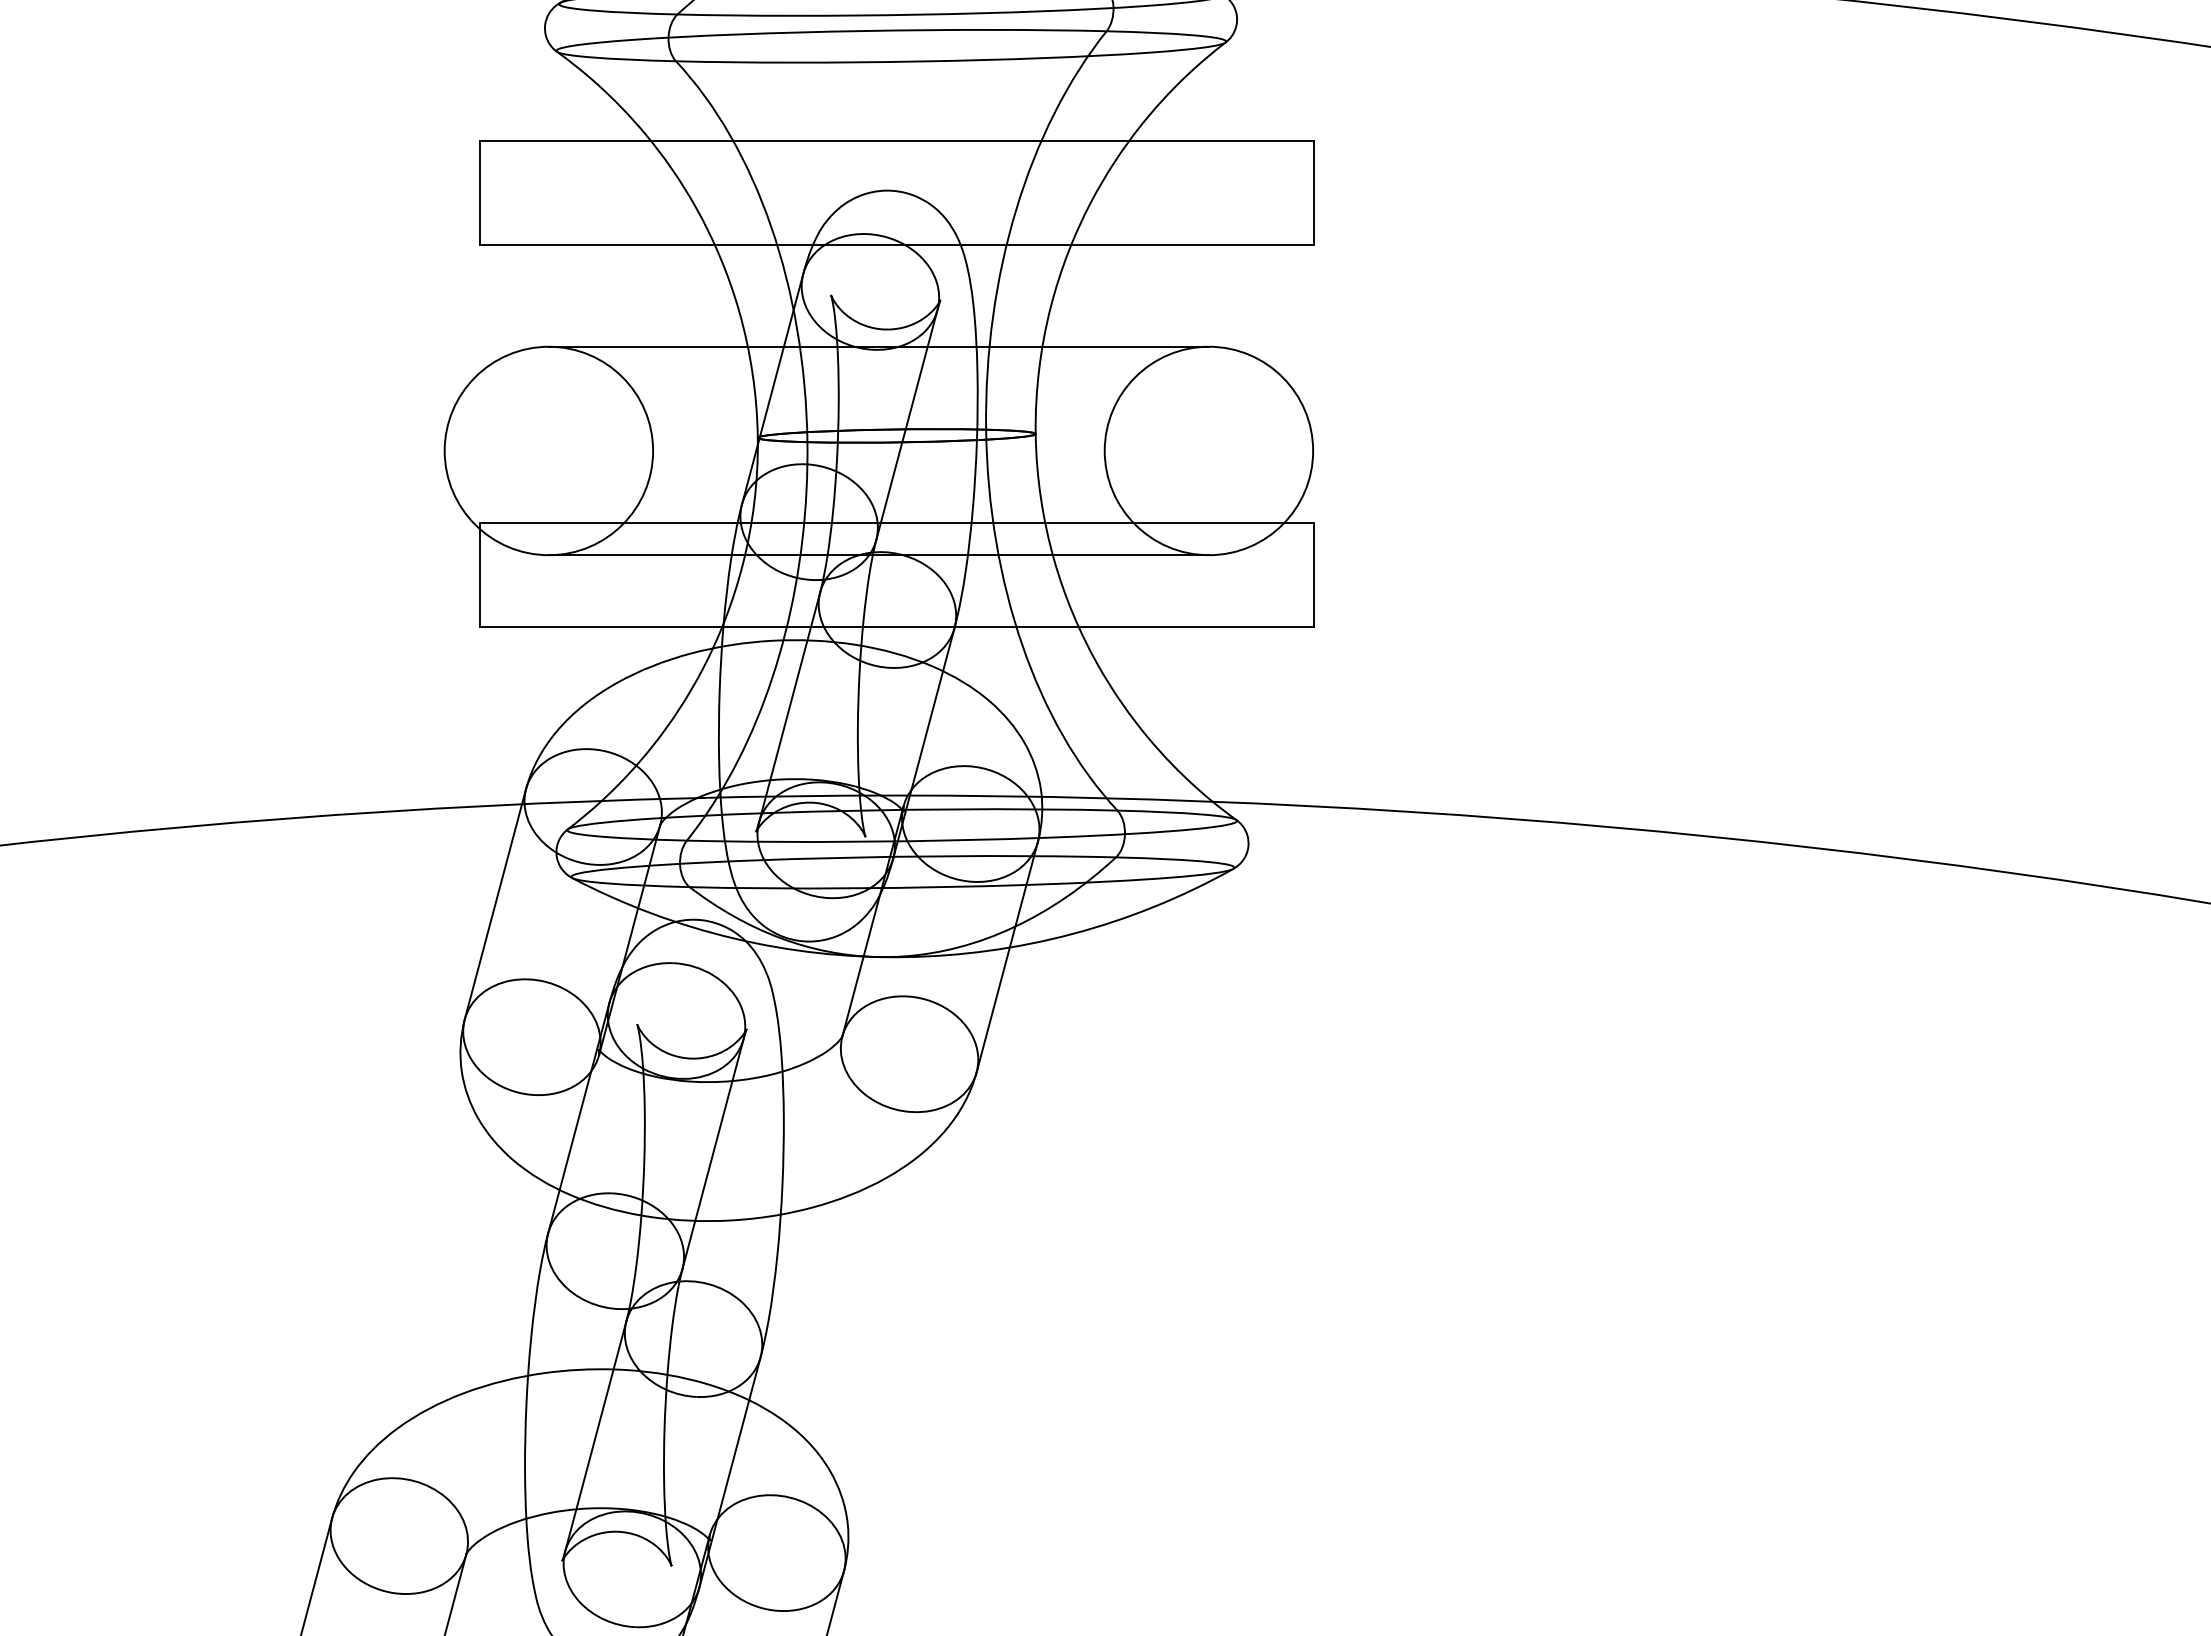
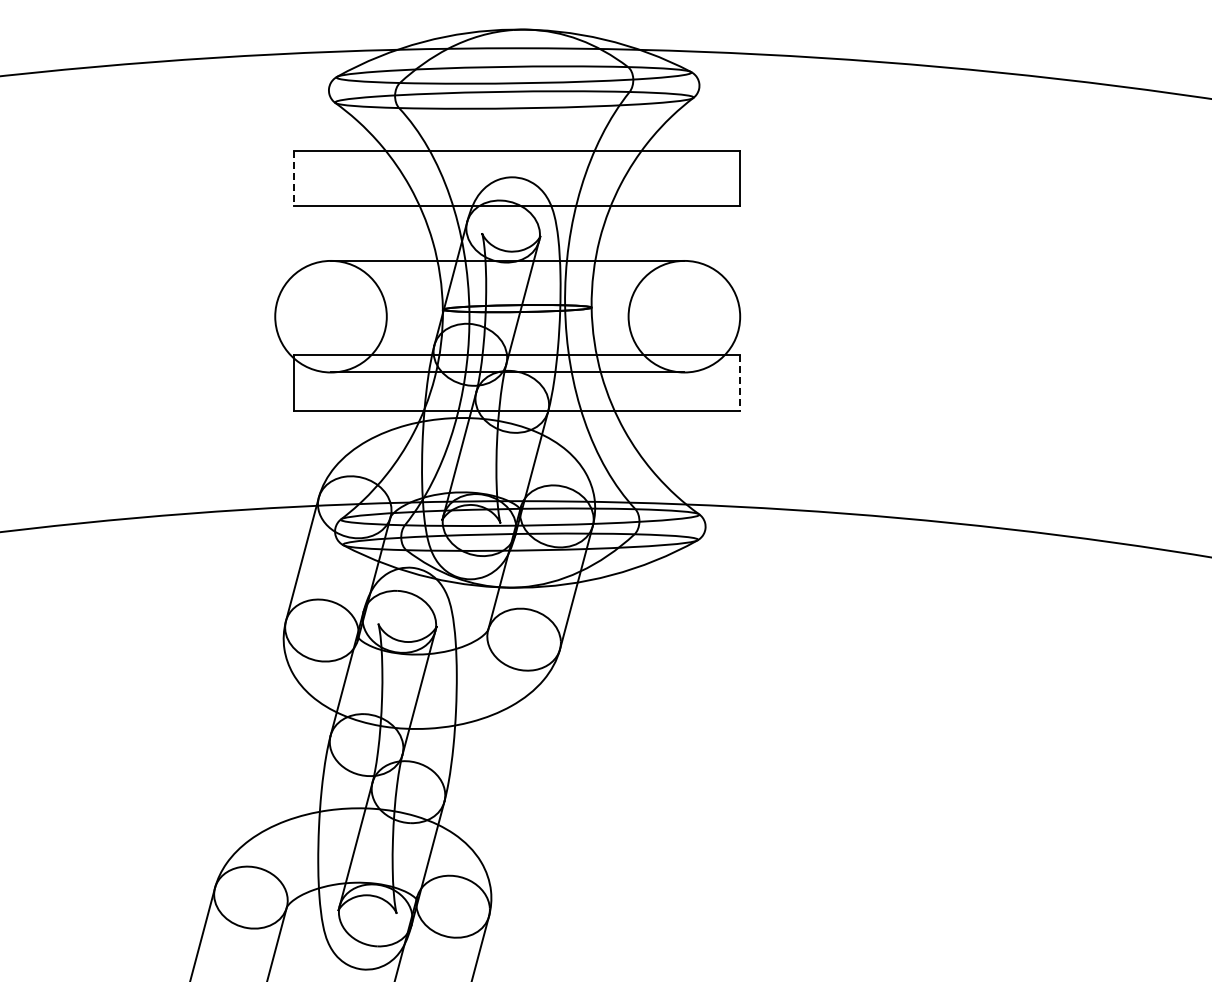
line: (480, 192) -> (294, 178), solid -> dashed
line: (1313, 575) -> (740, 383), solid -> dashed

